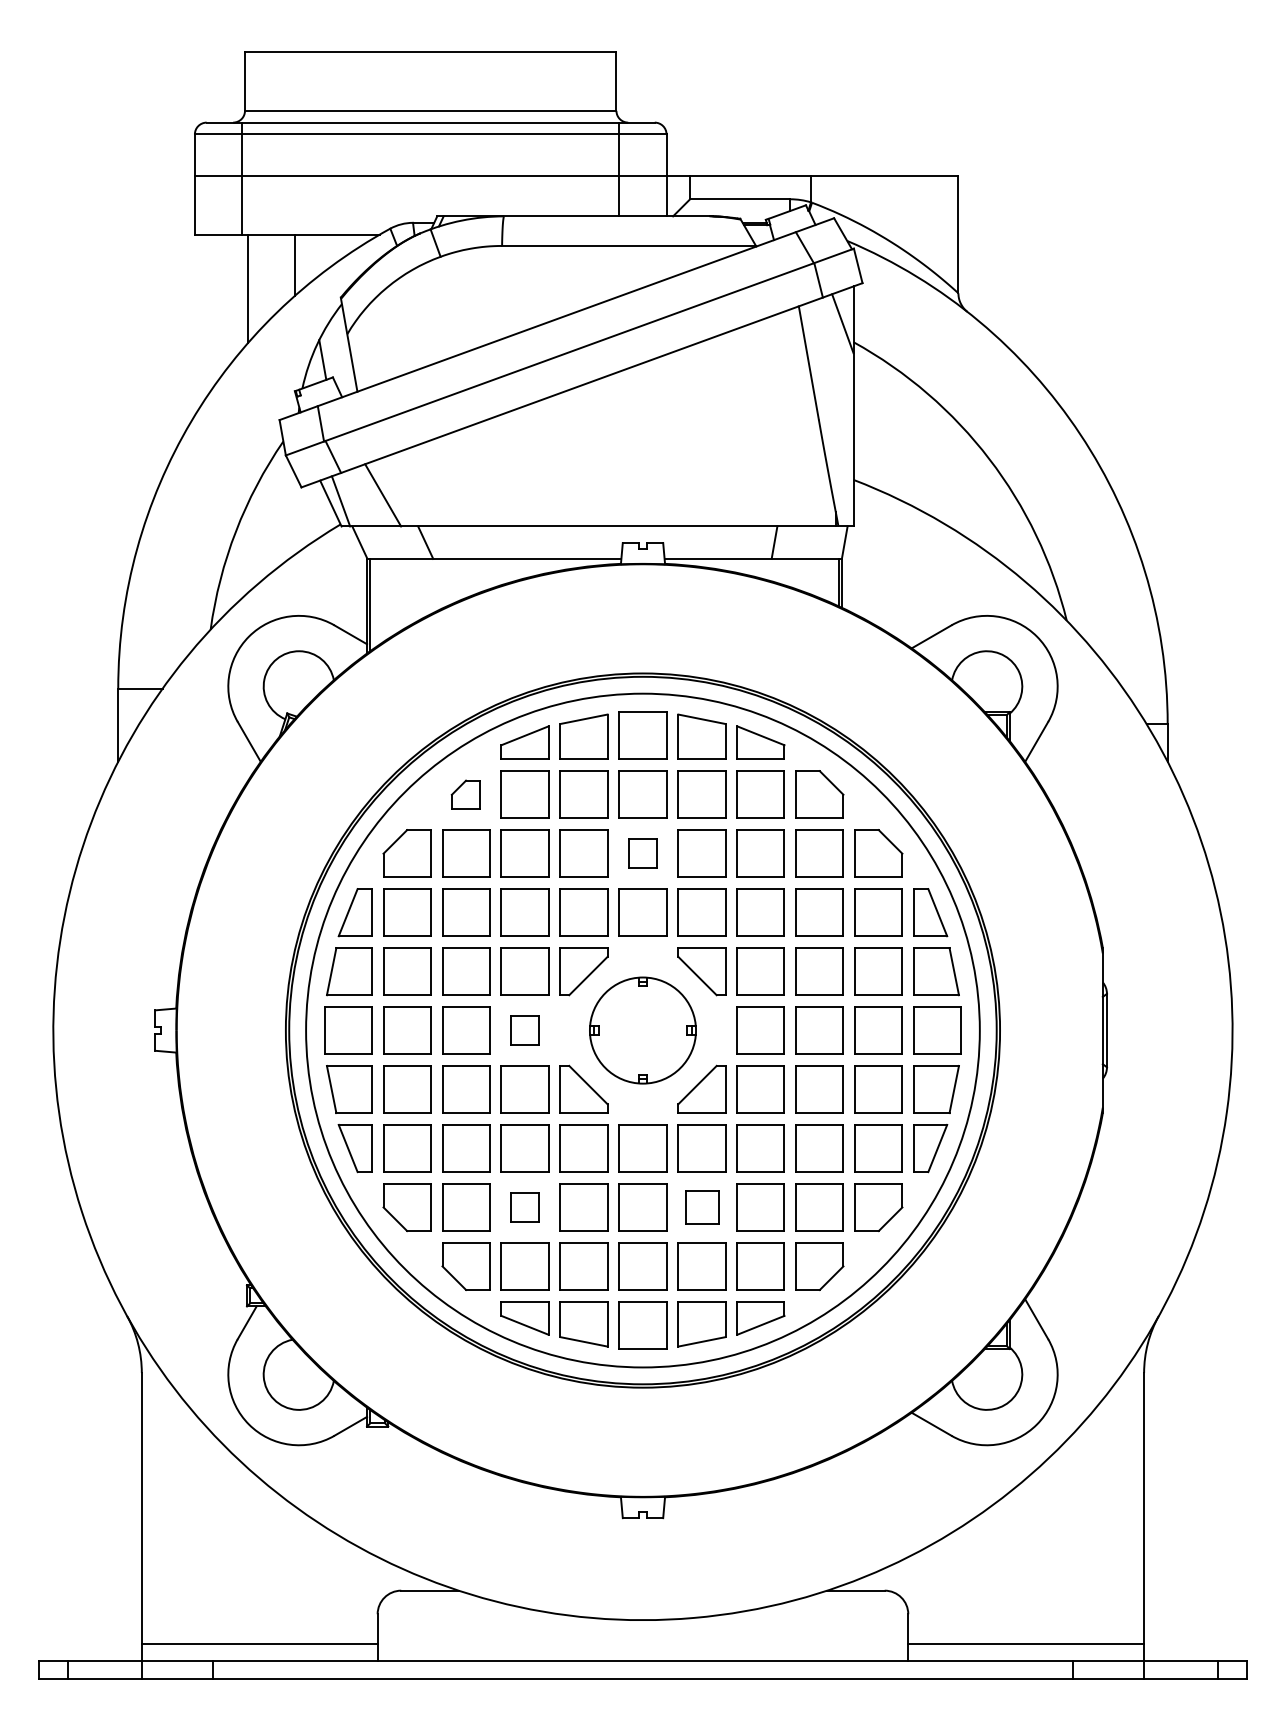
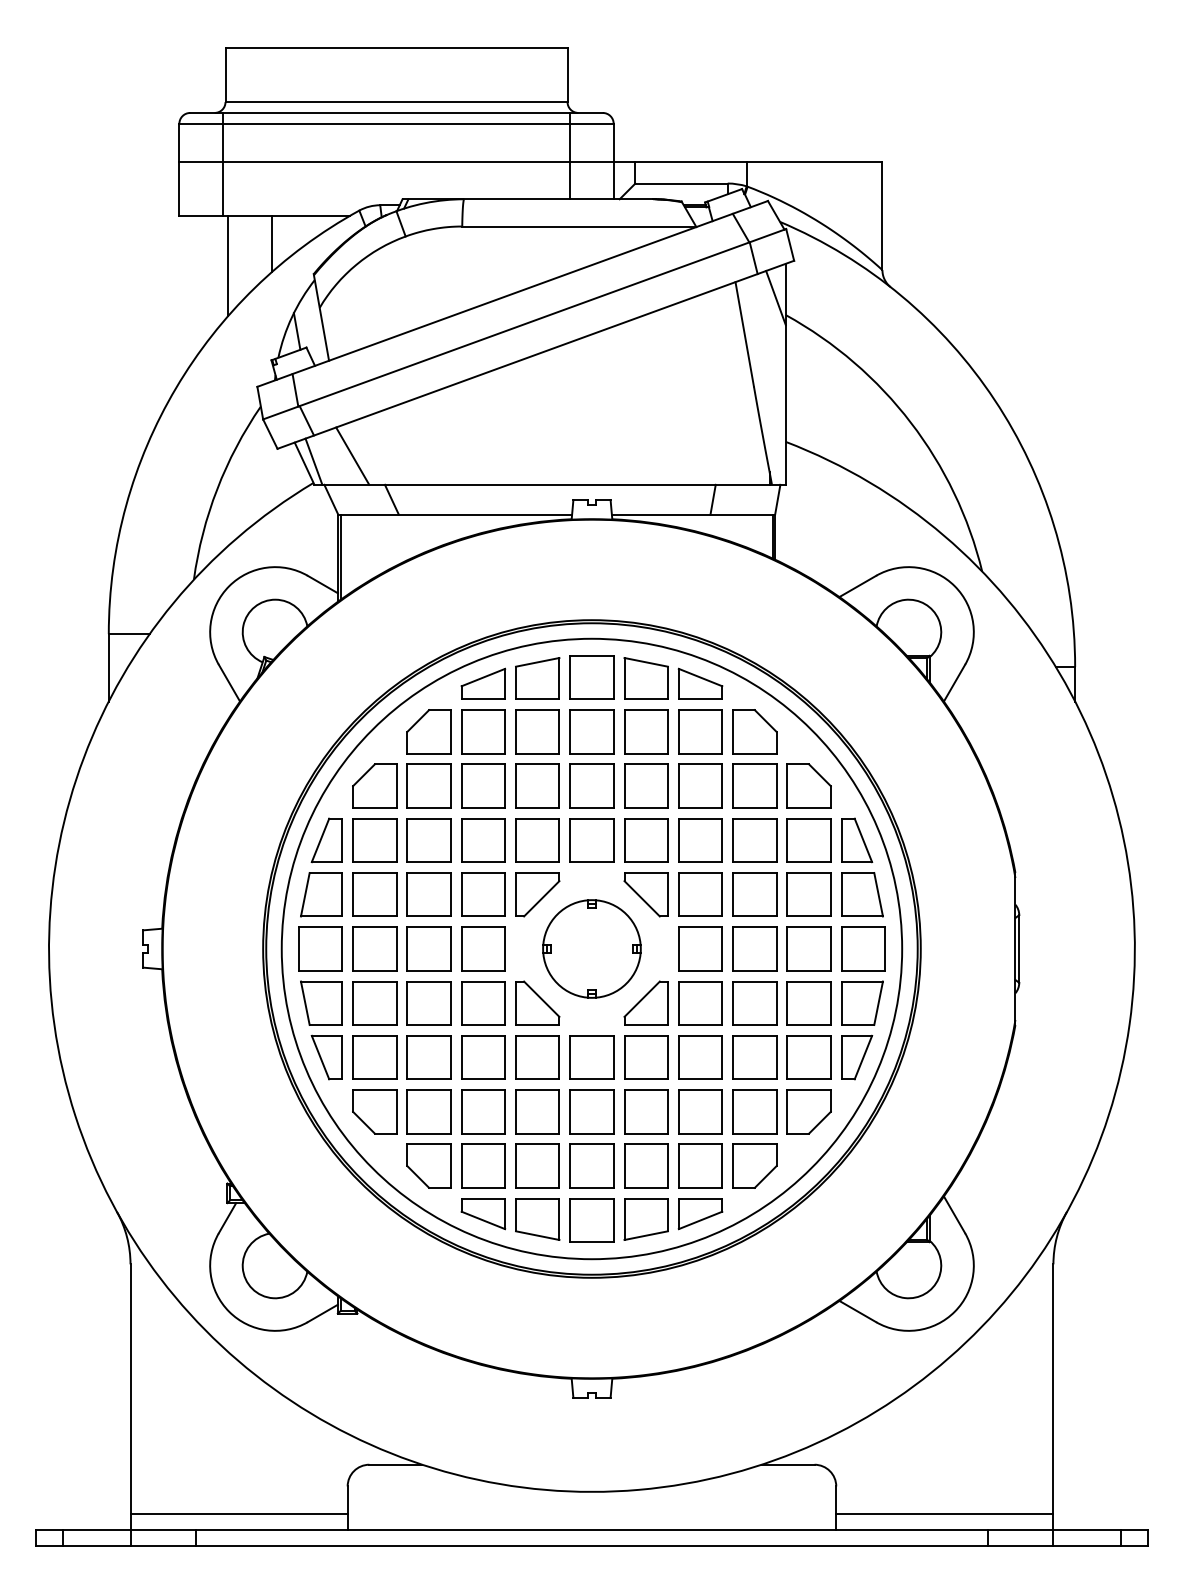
part: (465, 794) -> (428, 731), size x1.67
part: (642, 853) -> (591, 785), size x1.67
part: (525, 1030) -> (483, 948), size x1.67
part: (525, 1207) -> (483, 1111), size x1.67
part: (702, 1207) -> (646, 1111), size x1.43

